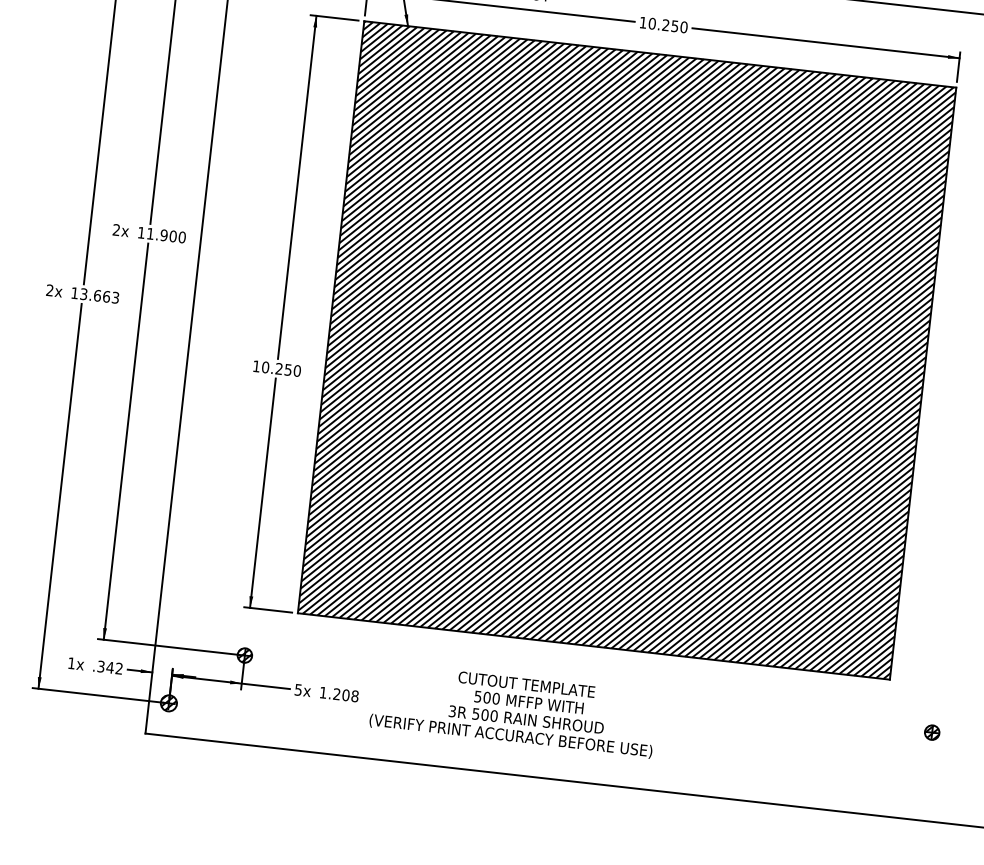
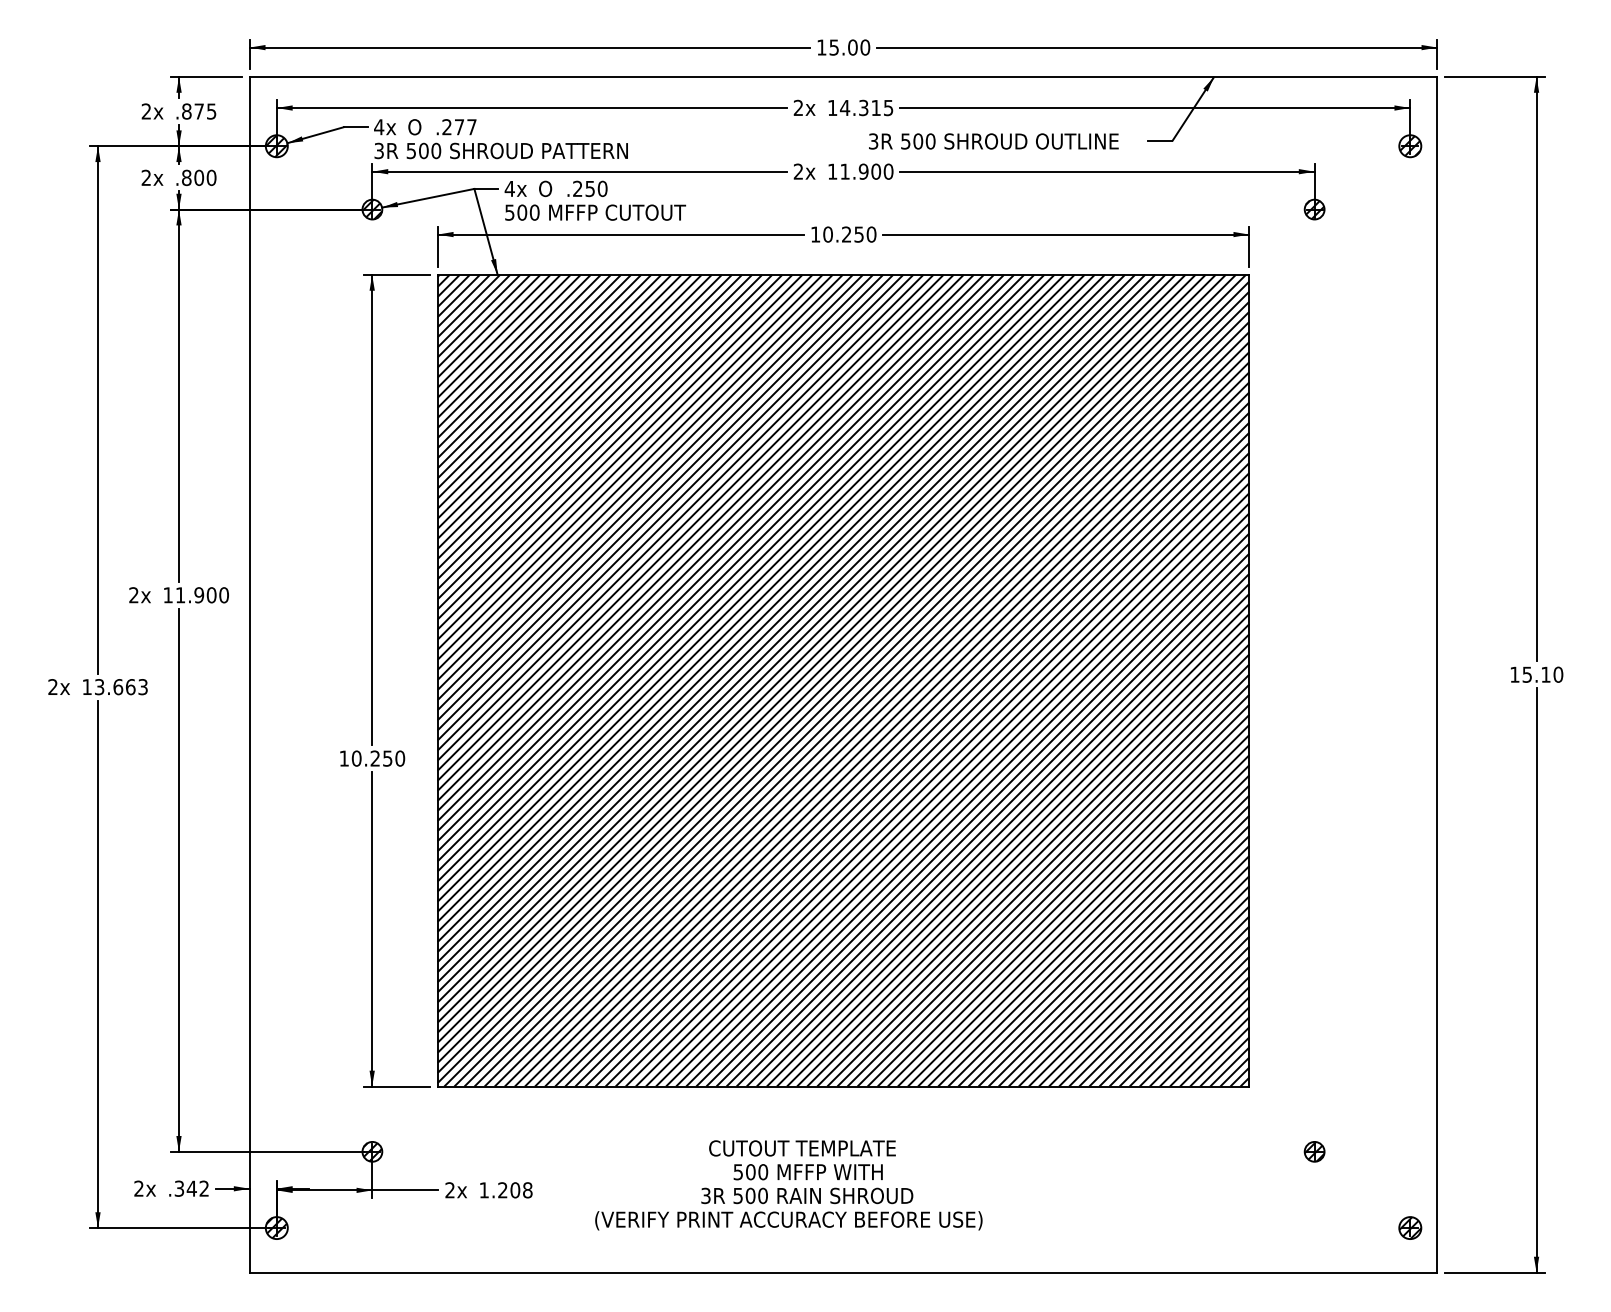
text: (71, 663) -> (138, 1188), 1x -> 2x
text: (297, 690) -> (449, 1190), 5x -> 2x
text: (513, 710) -> (788, 1185), moved

